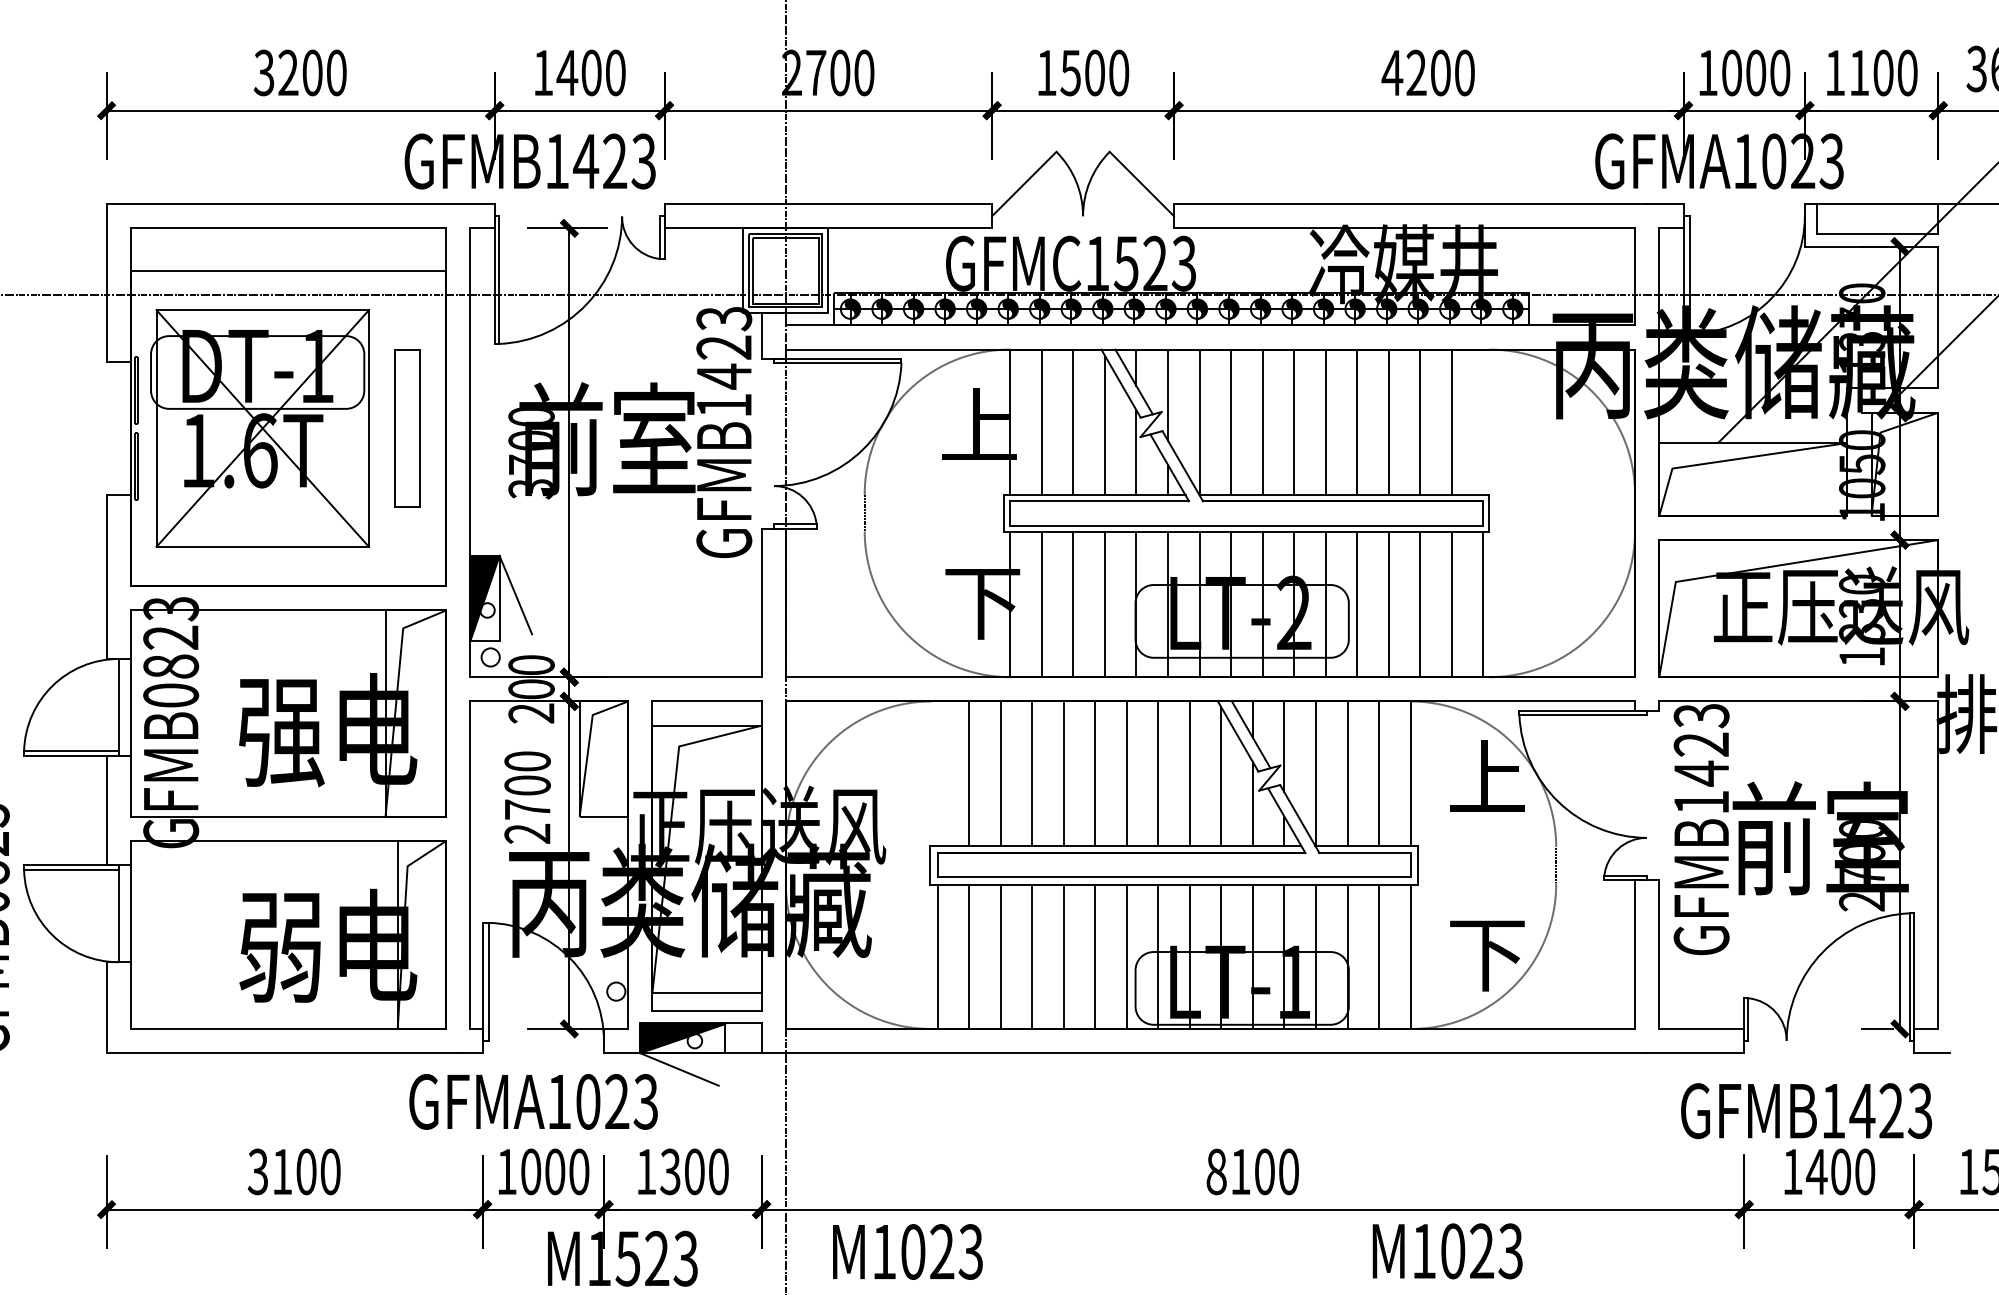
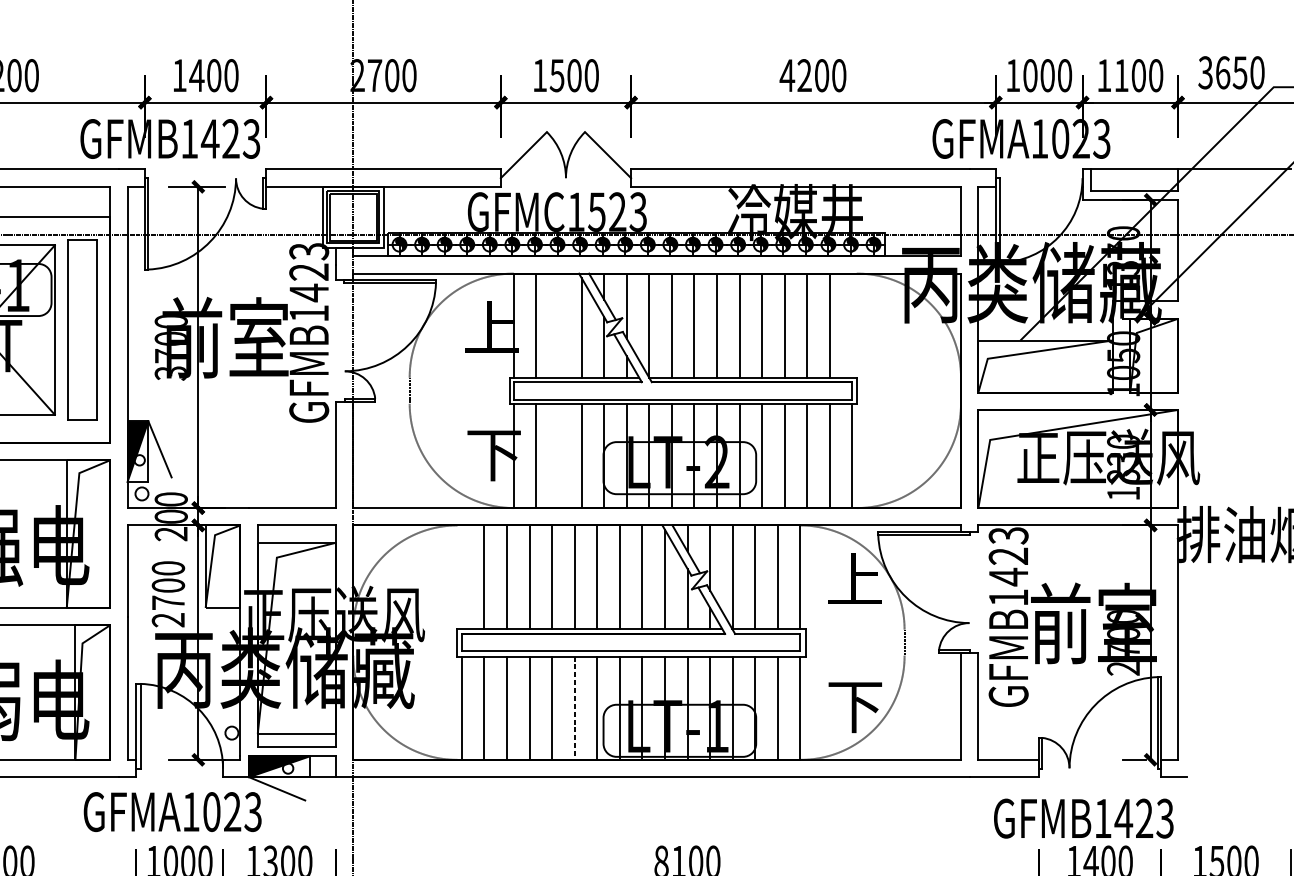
line: (1073, 422) -> (559, 325), removed
part: (407, 428) -> (82, 330), size x1.6
line: (1073, 604) -> (559, 456), removed
line: (1095, 957) -> (574, 708), solid -> dashed

